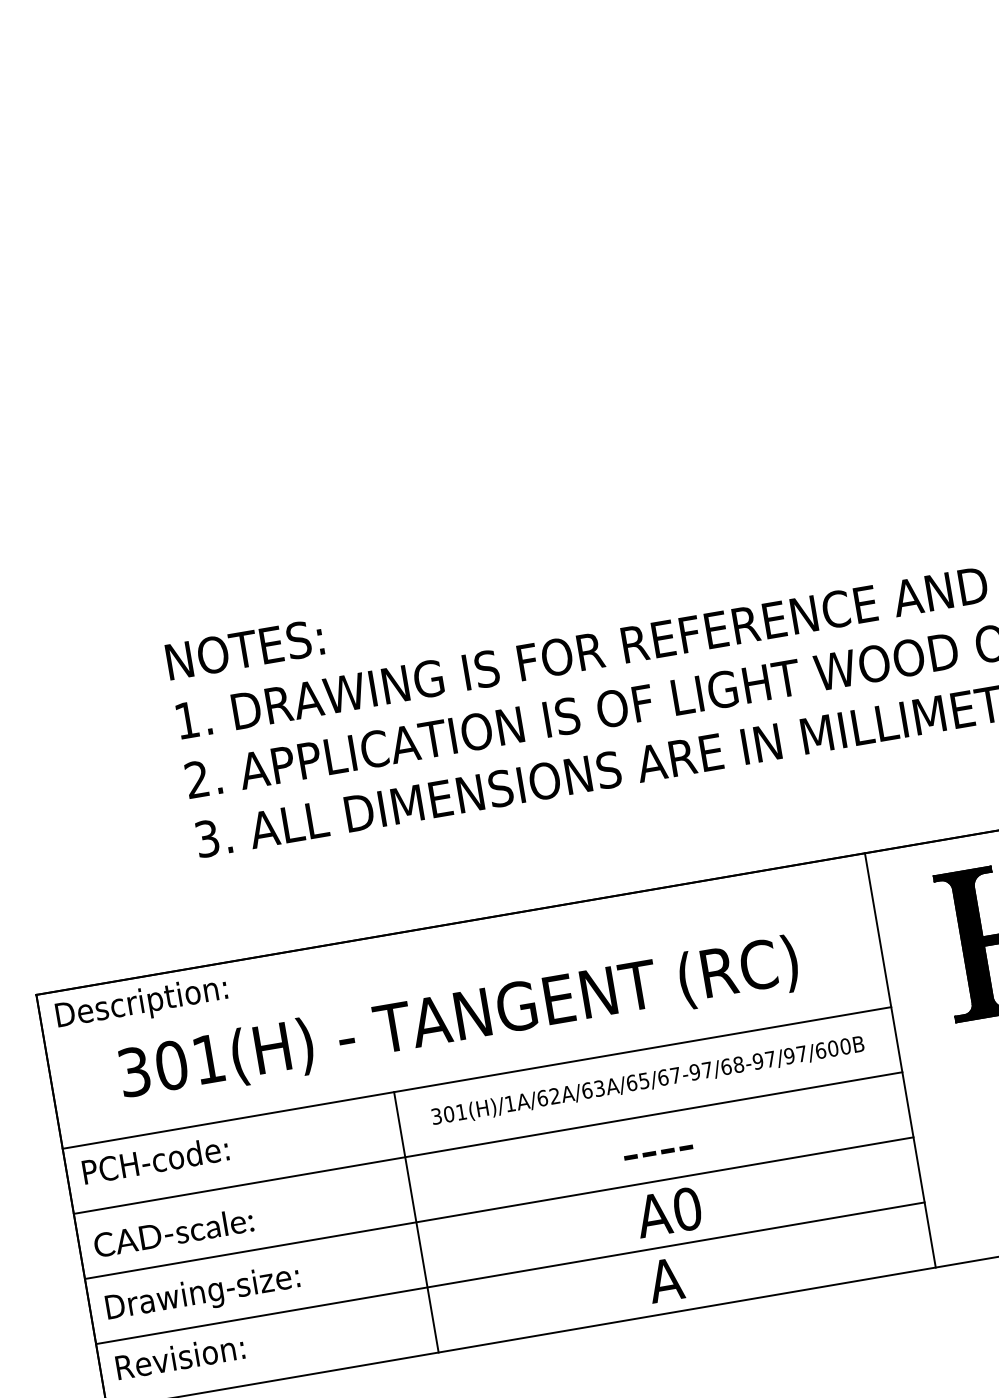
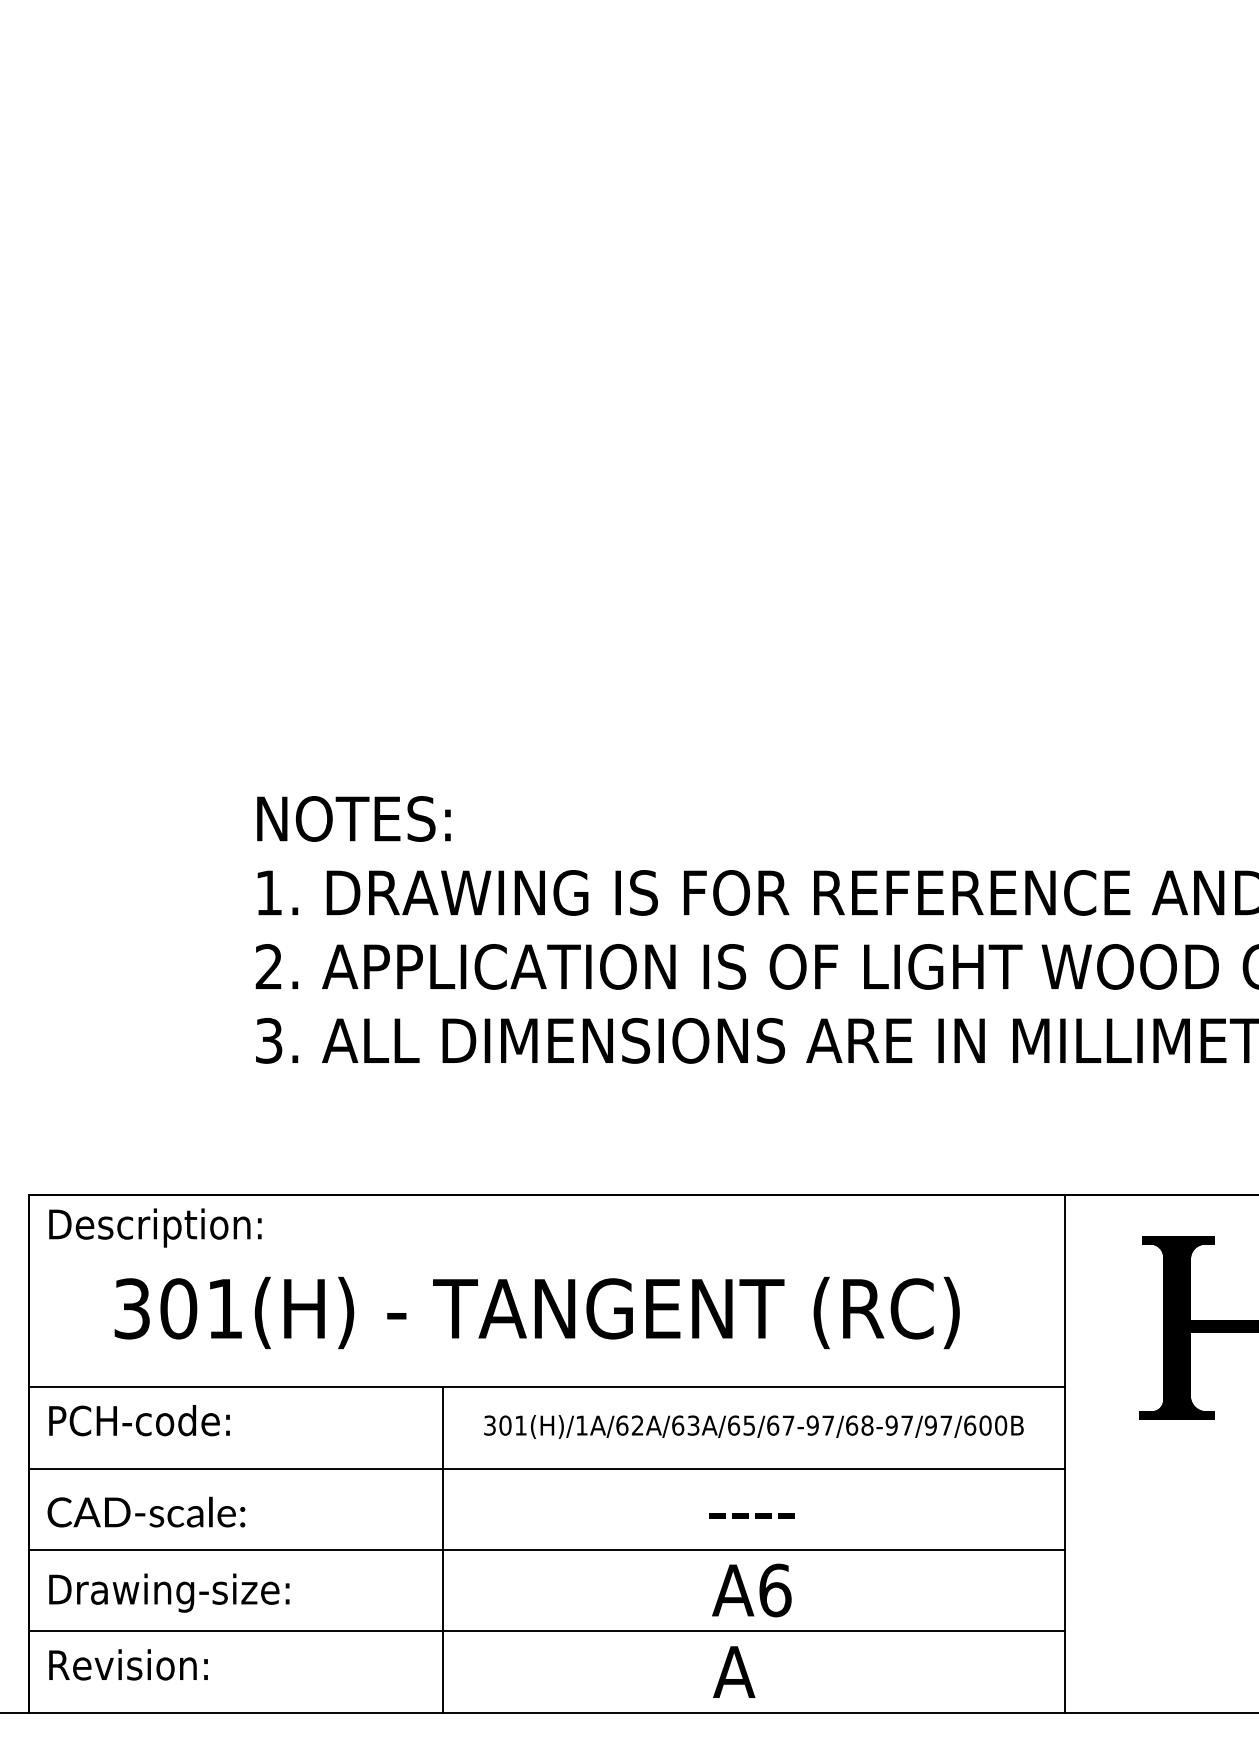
text: (687, 1209) -> (775, 1590), A0 -> A6

